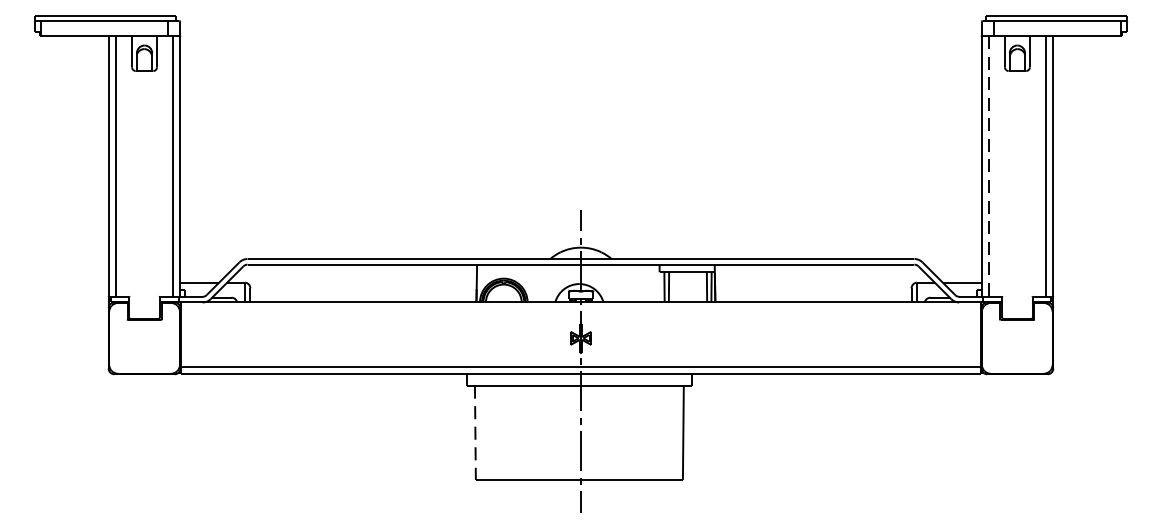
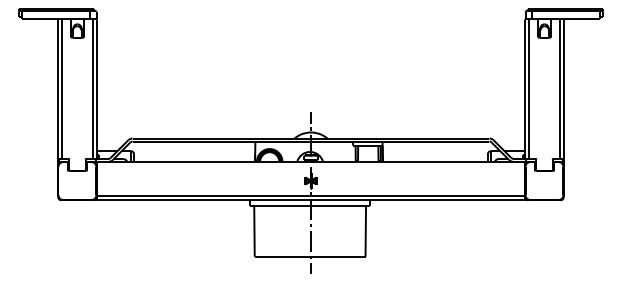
line: (989, 165) -> (529, 88), dashed -> solid
line: (475, 434) -> (254, 232), dashed -> solid

